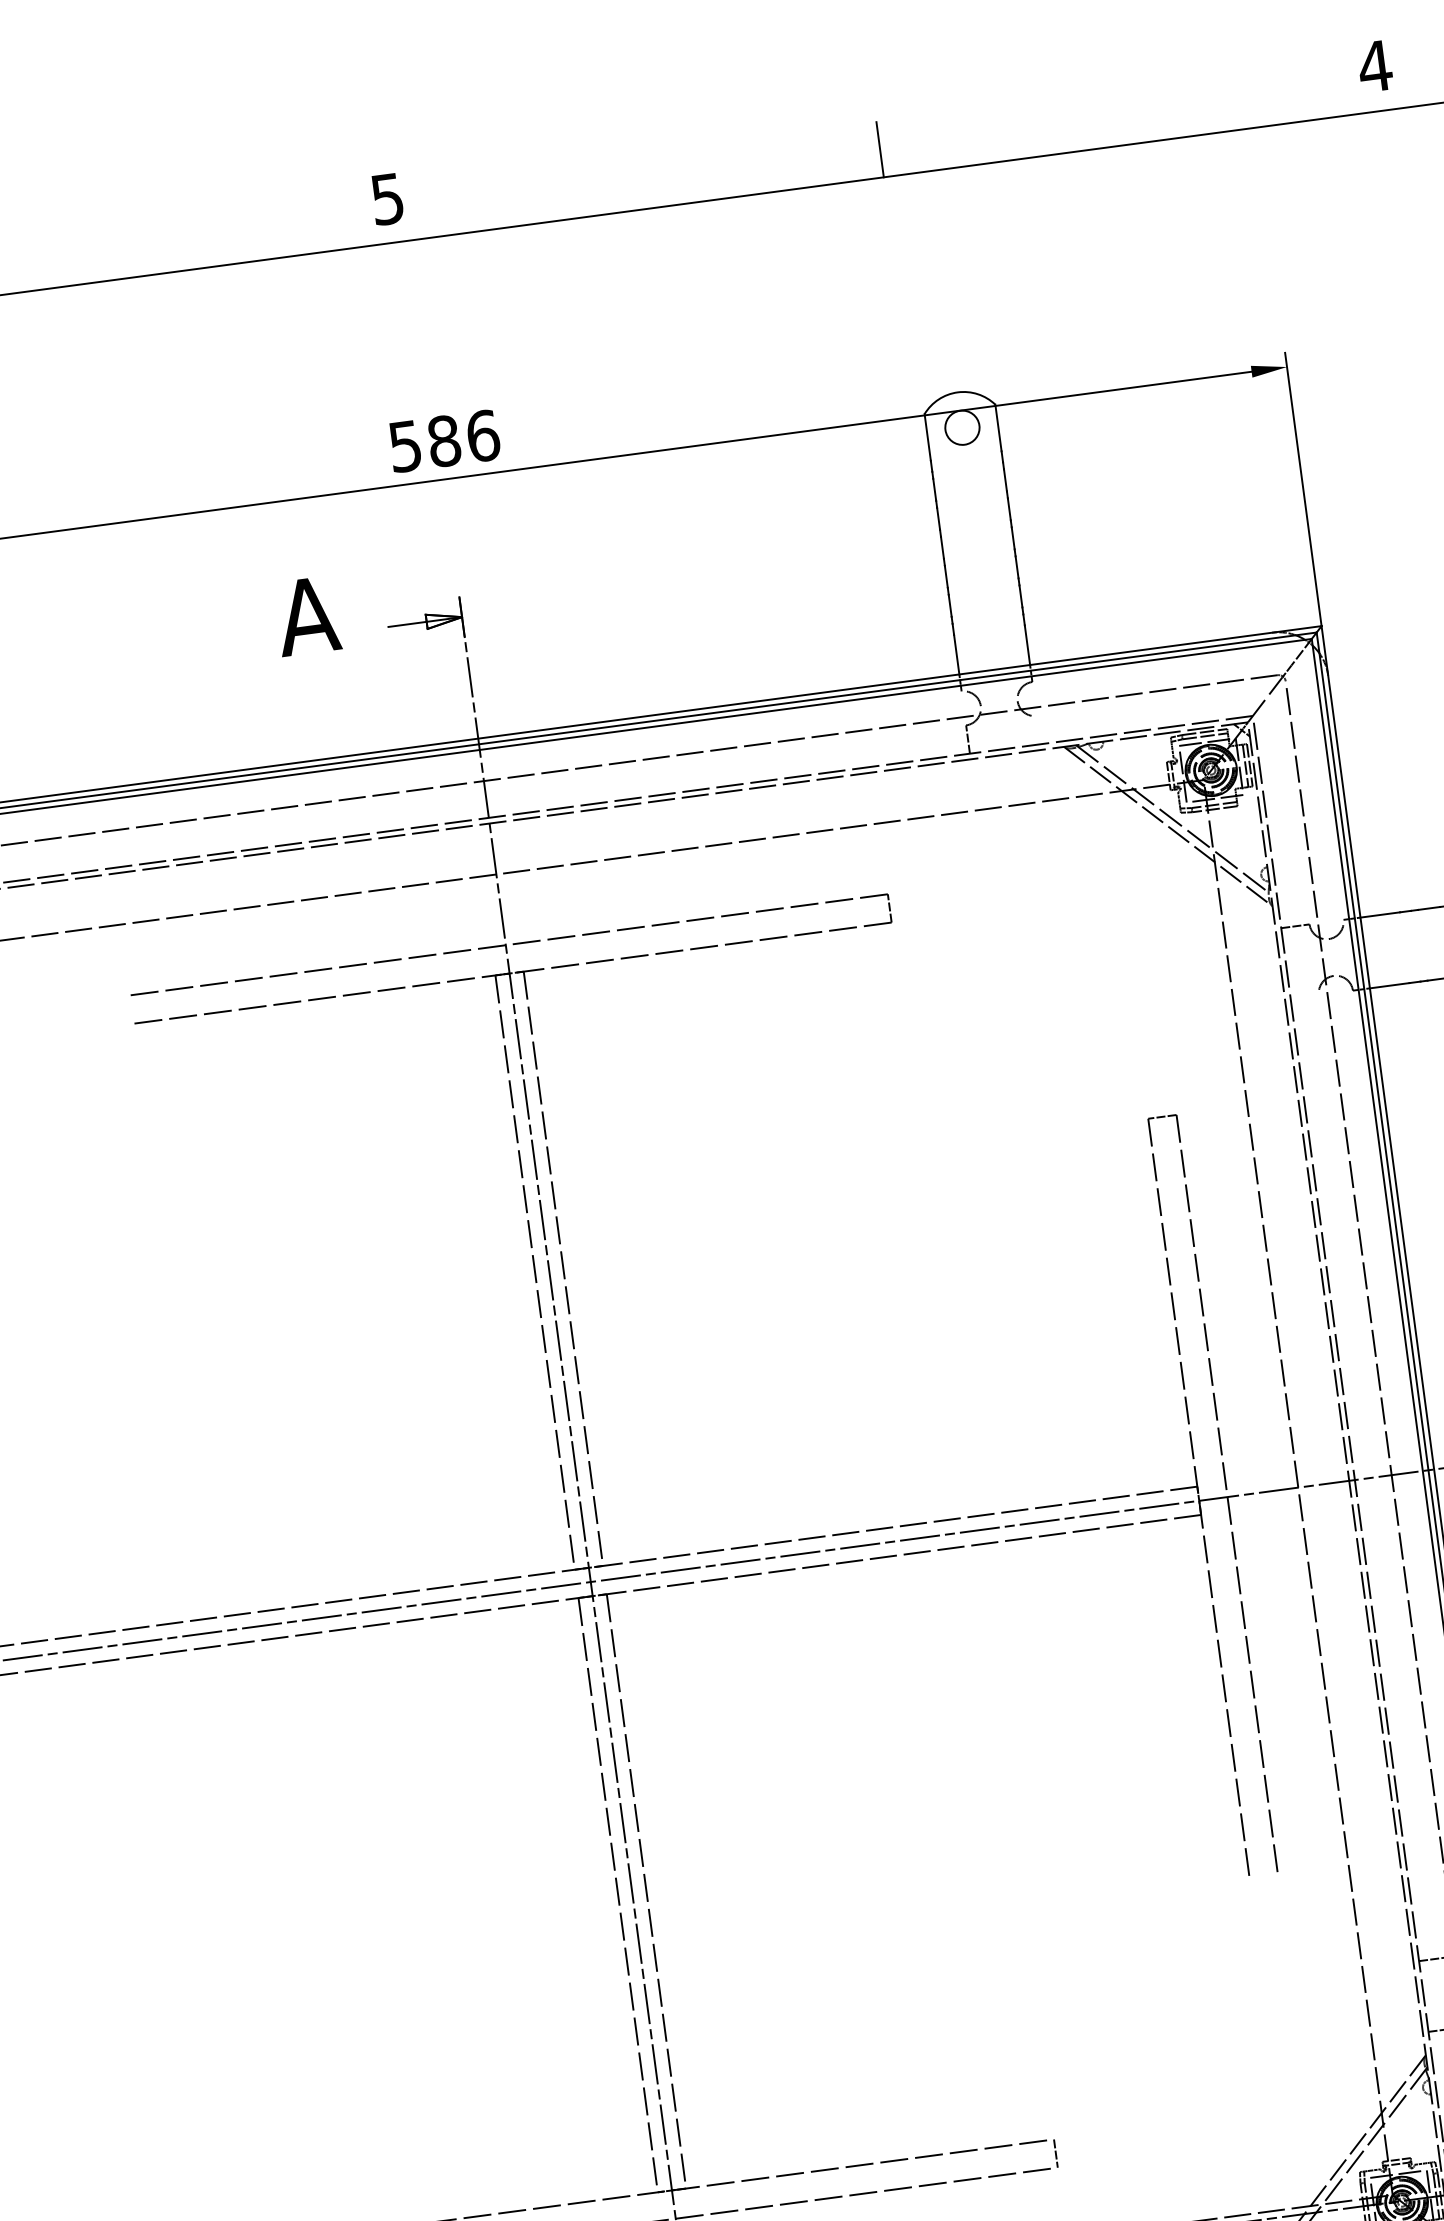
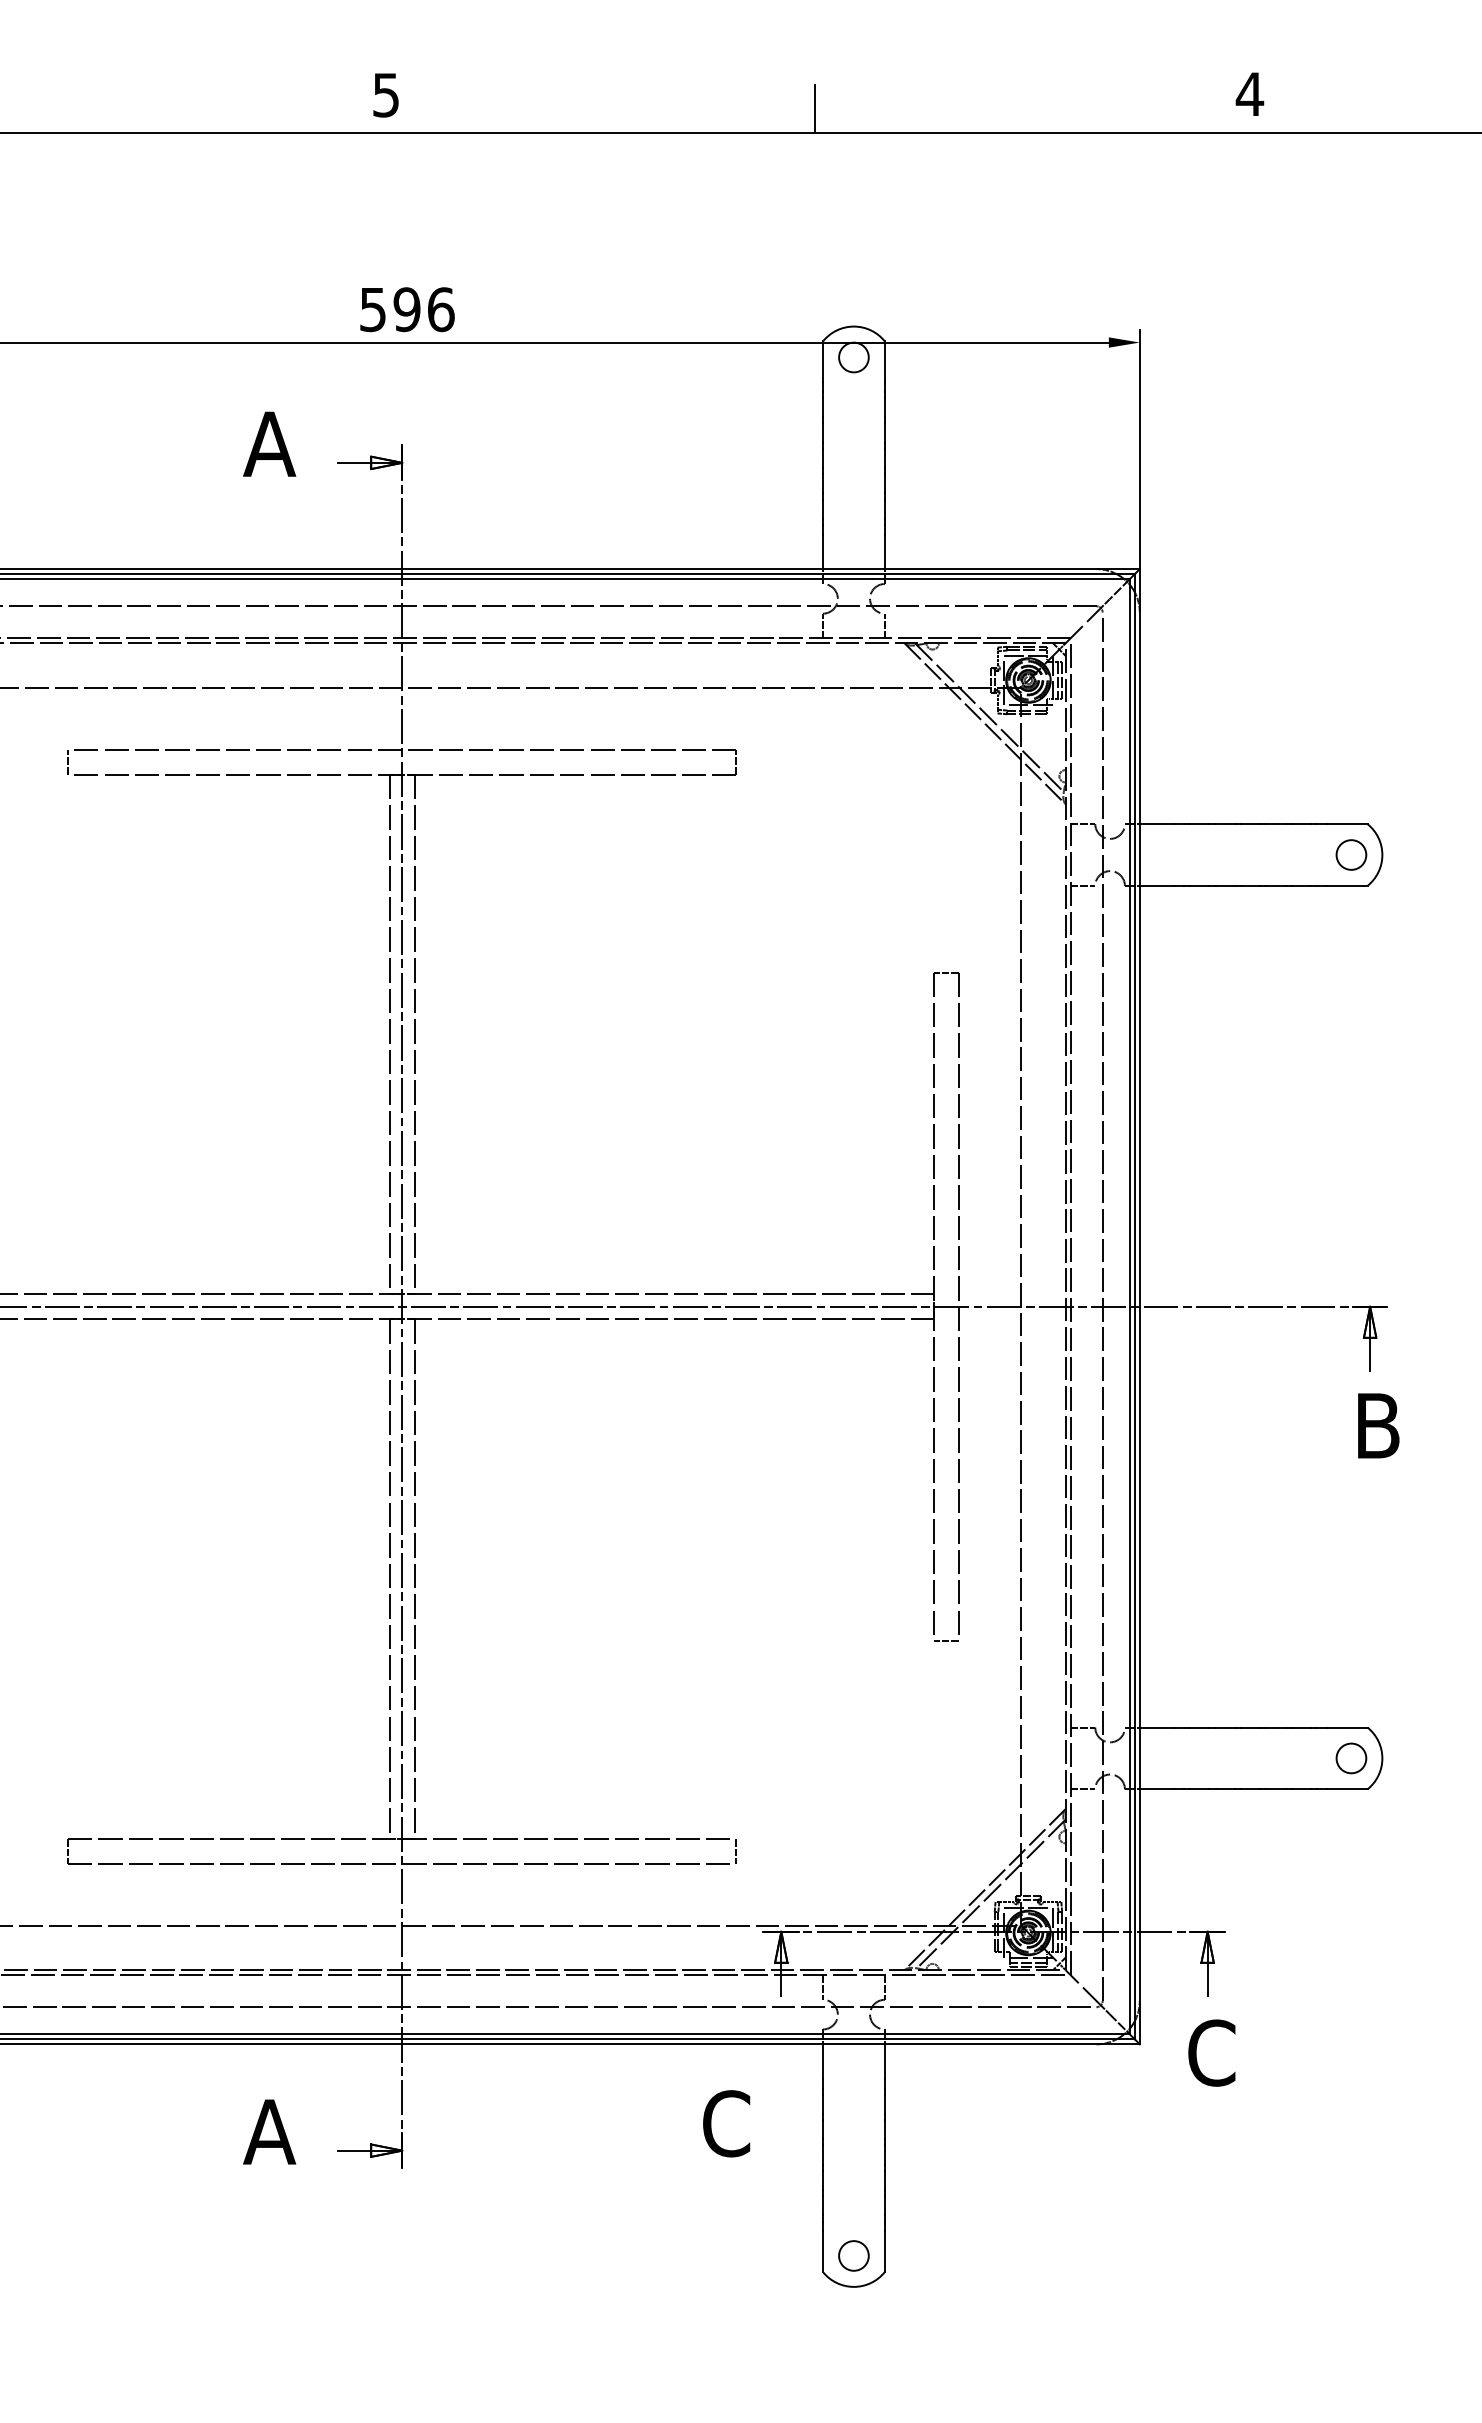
text: (443, 441) -> (406, 309), 586 -> 596
line: (1038, 729) -> (884, 625), added
line: (1304, 996) -> (1082, 885), added
line: (126, 1009) -> (68, 761), added
line: (1264, 1880) -> (946, 1640), added

